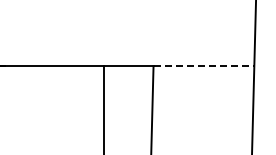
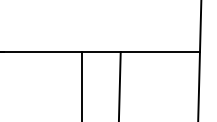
line: (204, 66) -> (160, 52), dashed -> solid

